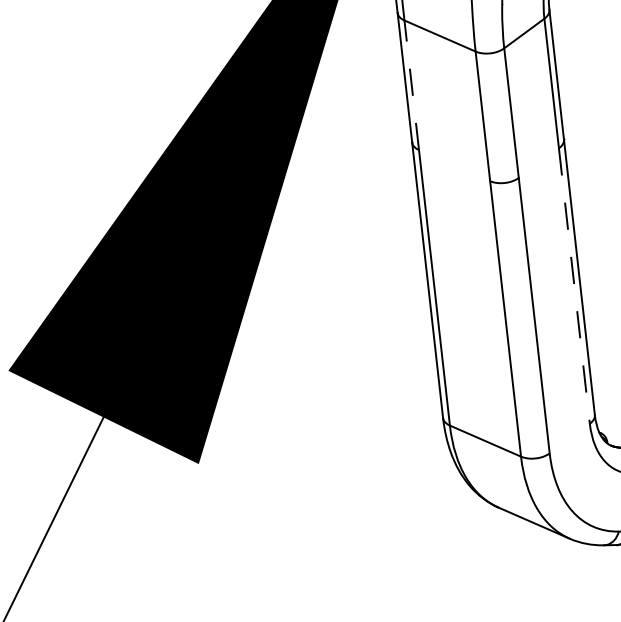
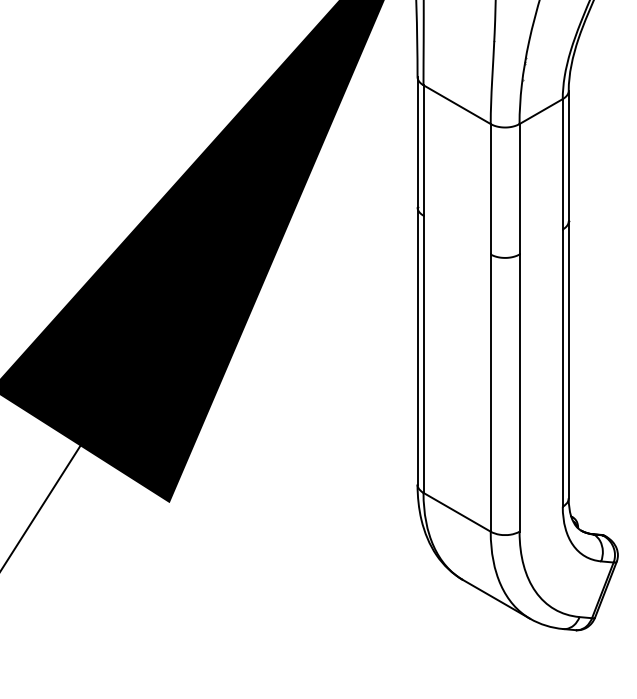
line: (411, 84) -> (423, 149), dashed -> solid
line: (574, 286) -> (562, 368), dashed -> solid

